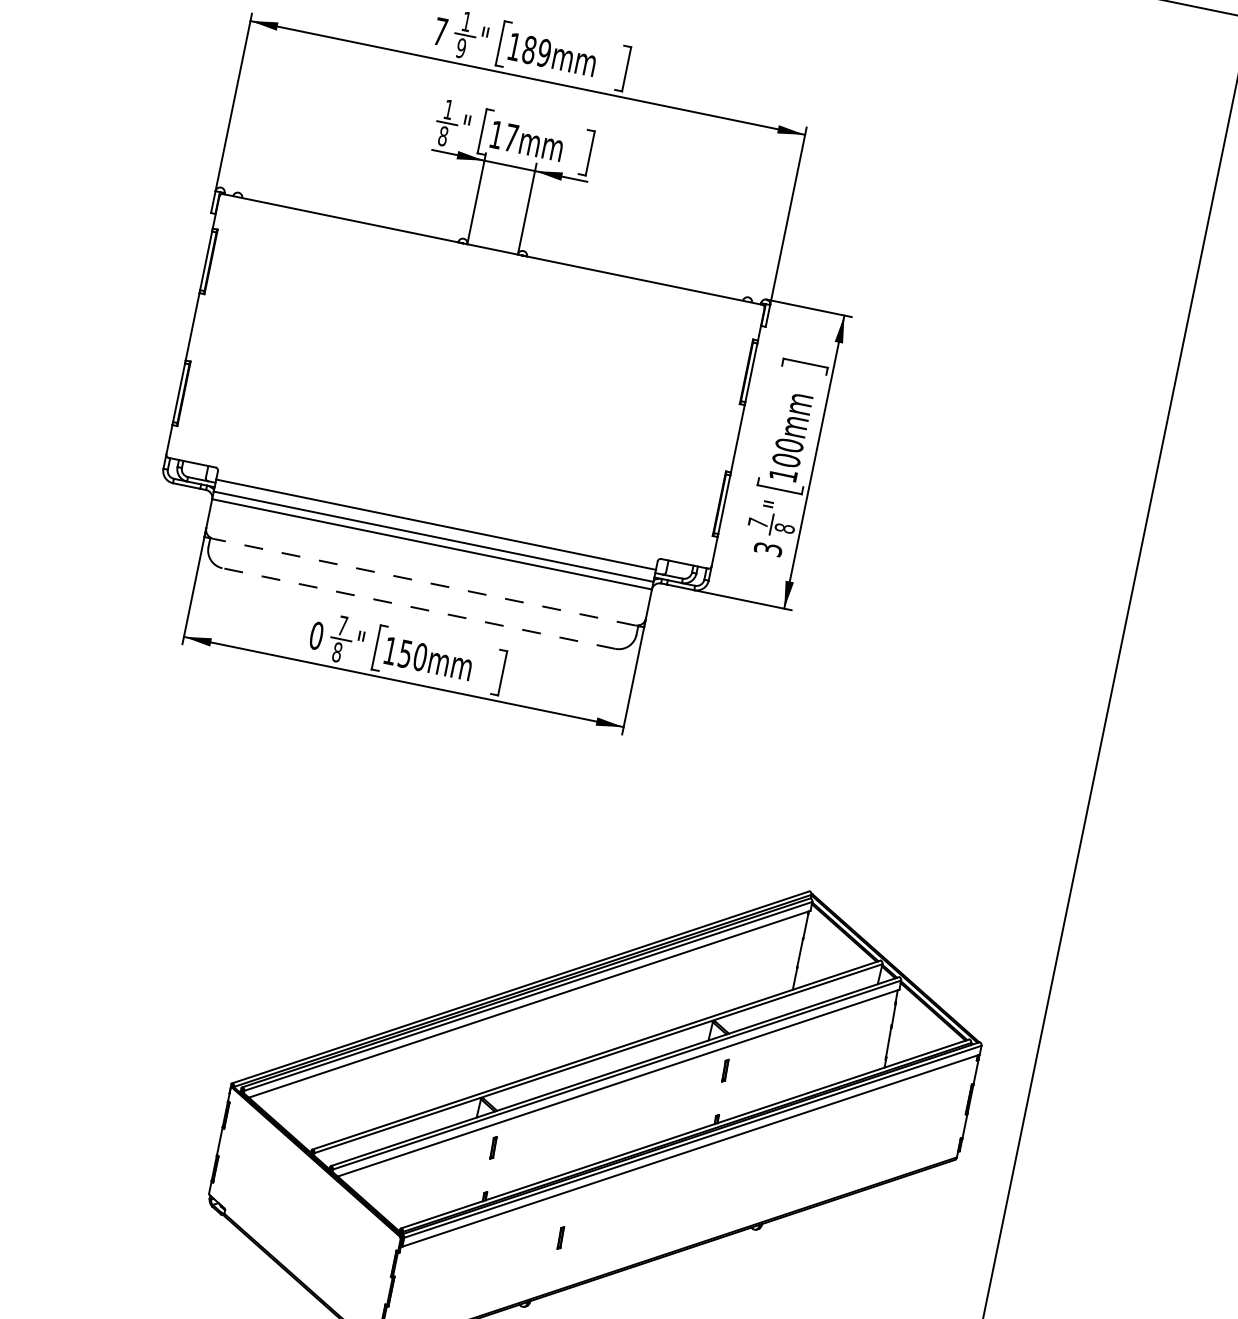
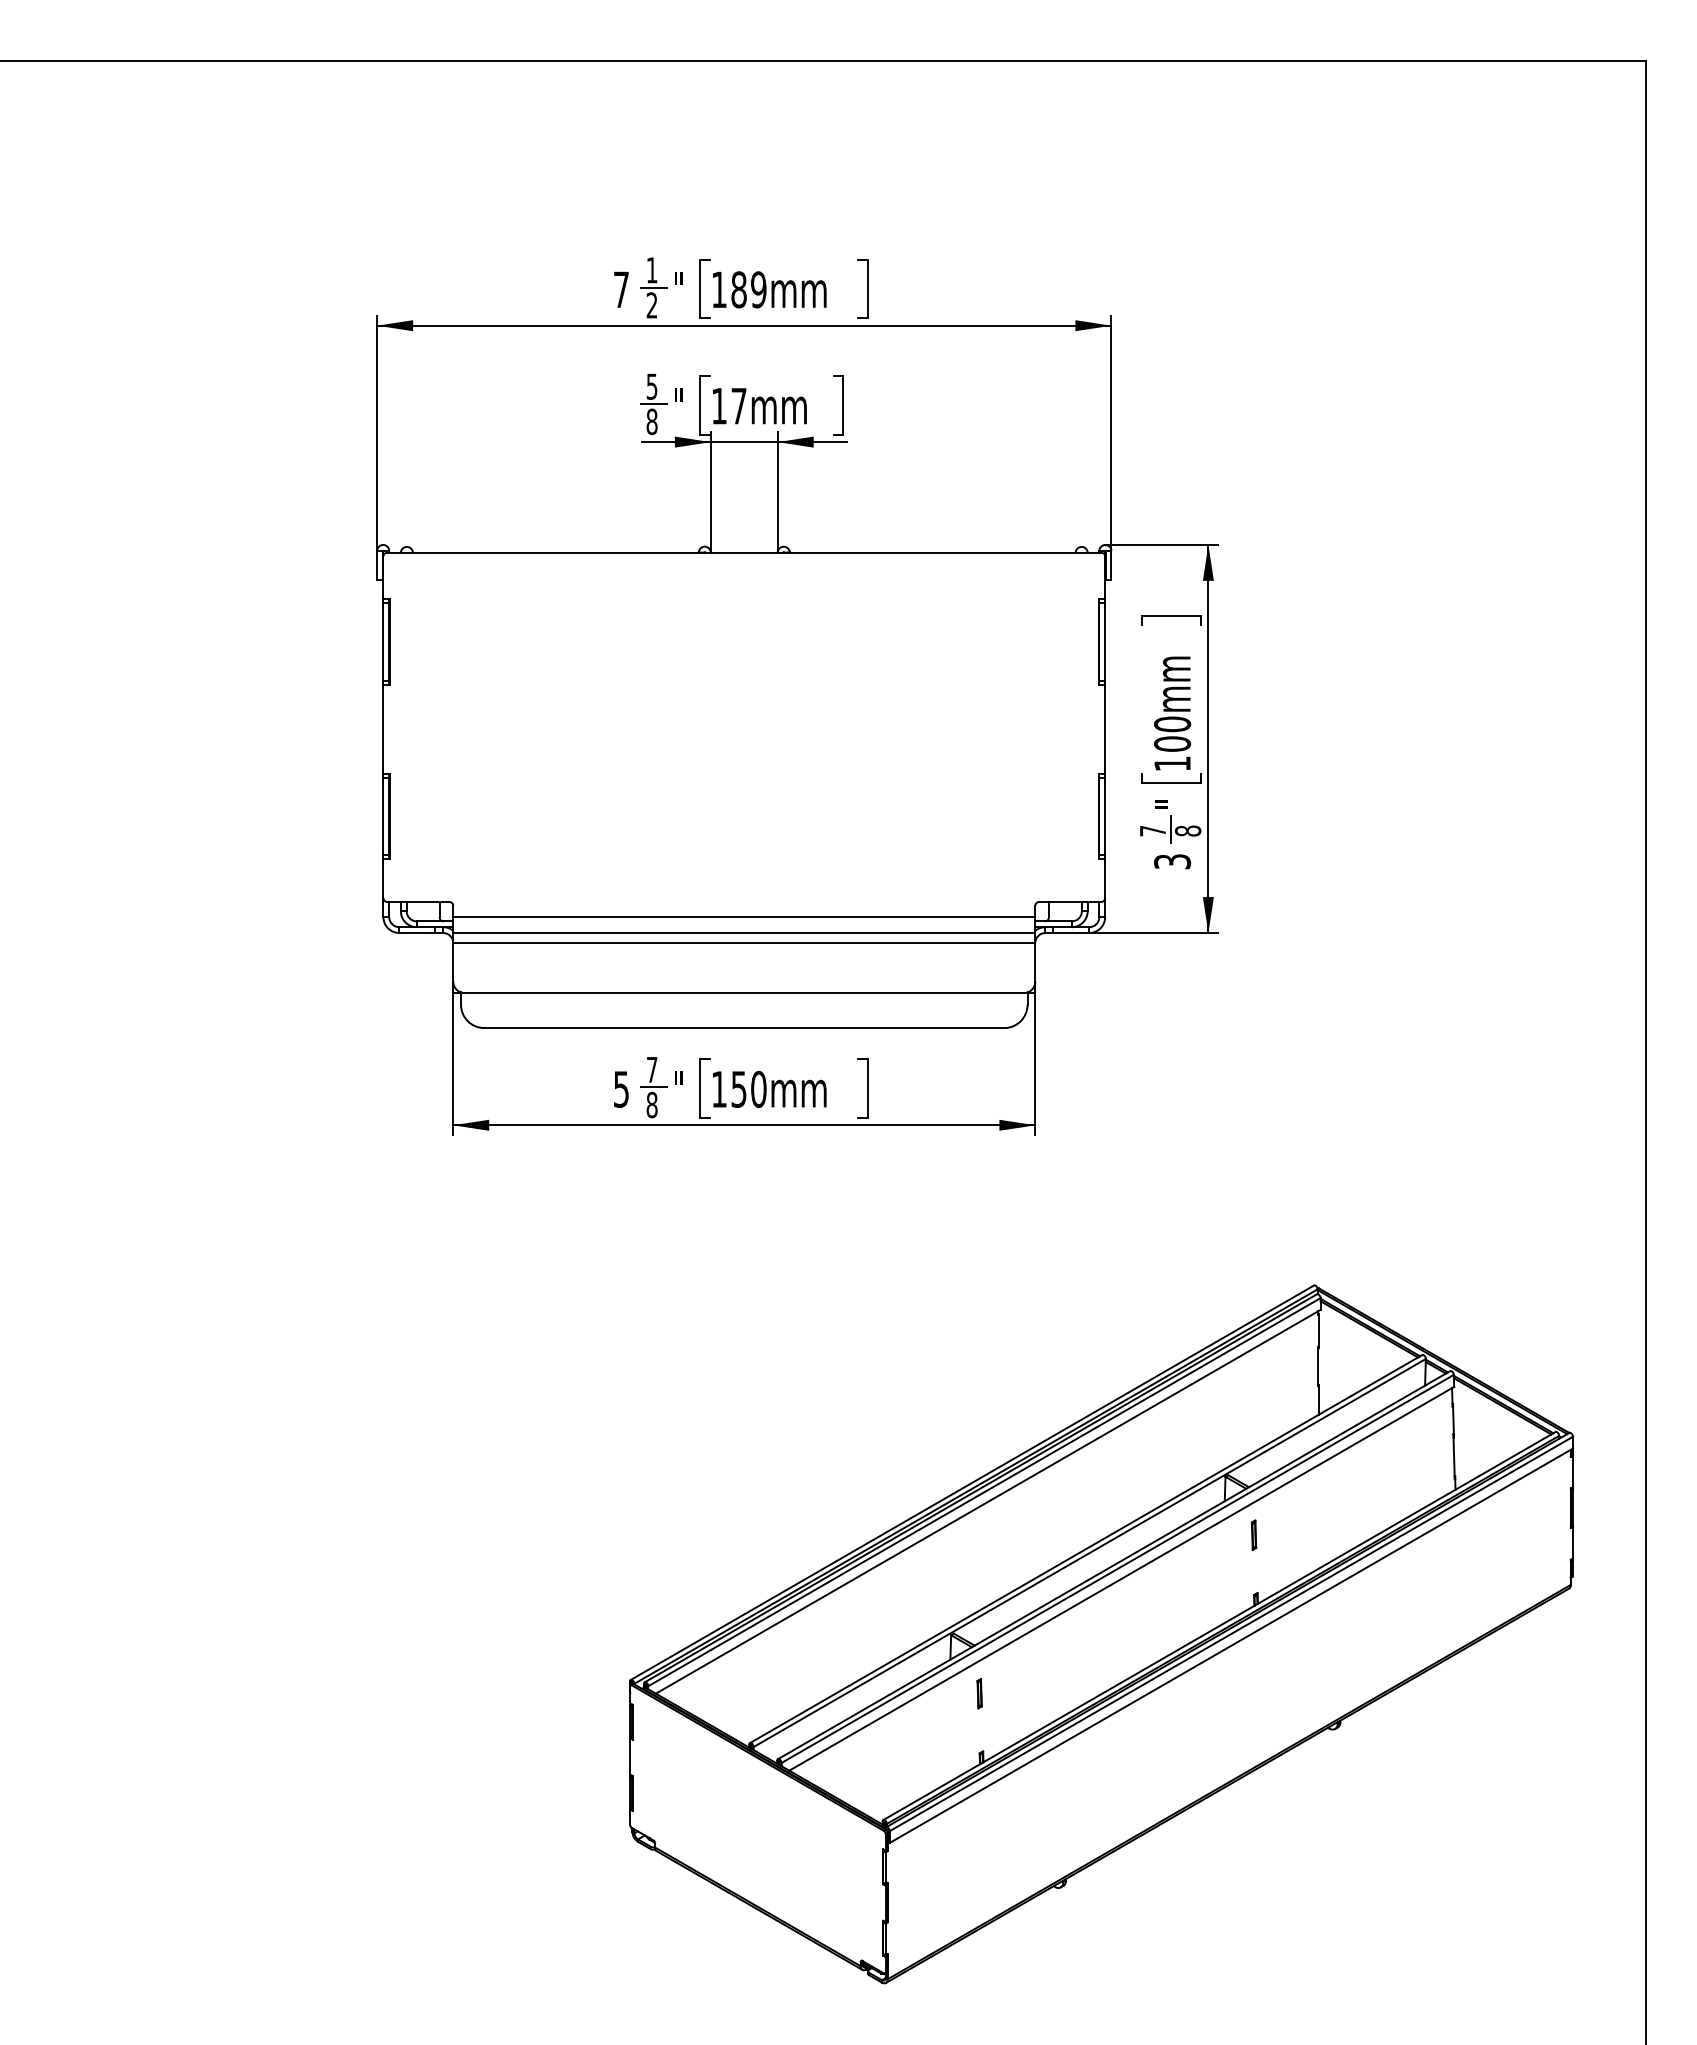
text: (460, 48) -> (651, 305), 9 -> 2
text: (448, 109) -> (651, 386), 1 -> 5
line: (423, 582) -> (743, 993), dashed -> solid
line: (418, 608) -> (744, 1028), dashed -> solid
text: (316, 635) -> (621, 1088), 0 -> 5
part: (560, 1237) -> (1088, 1790), removed

